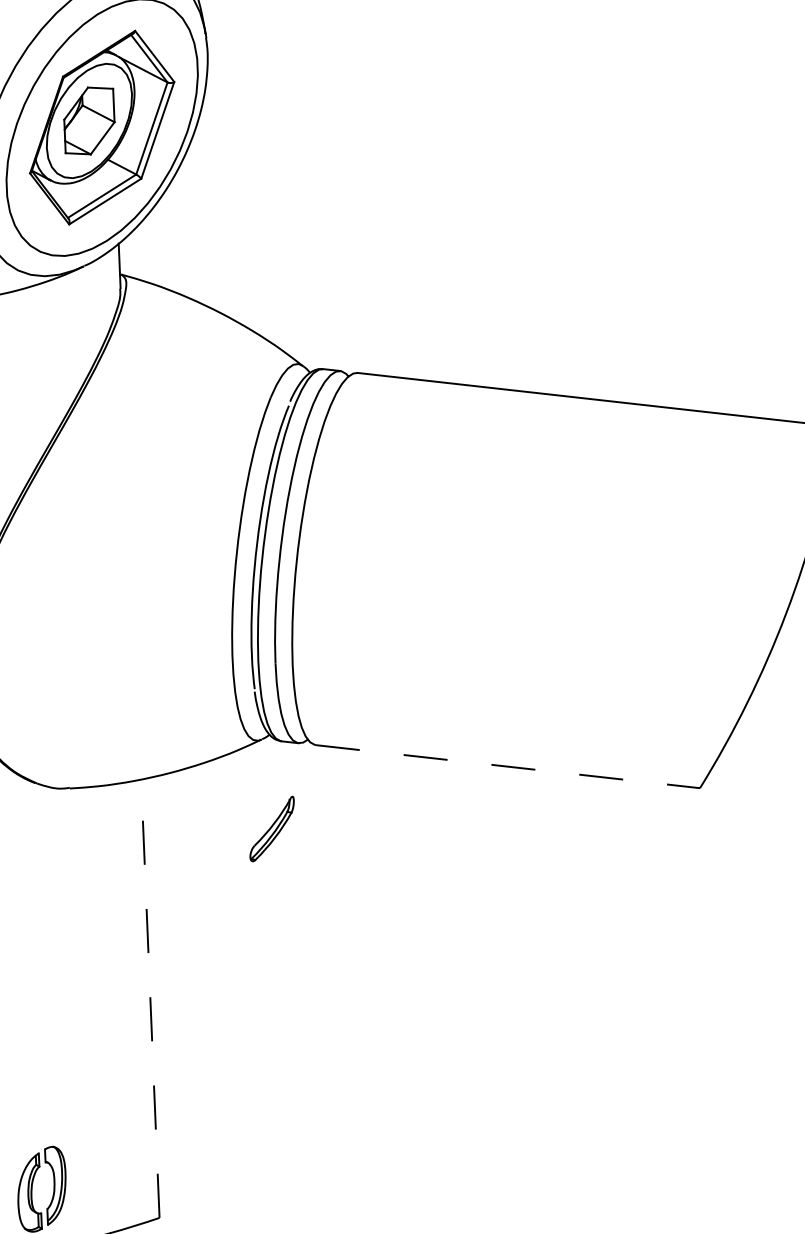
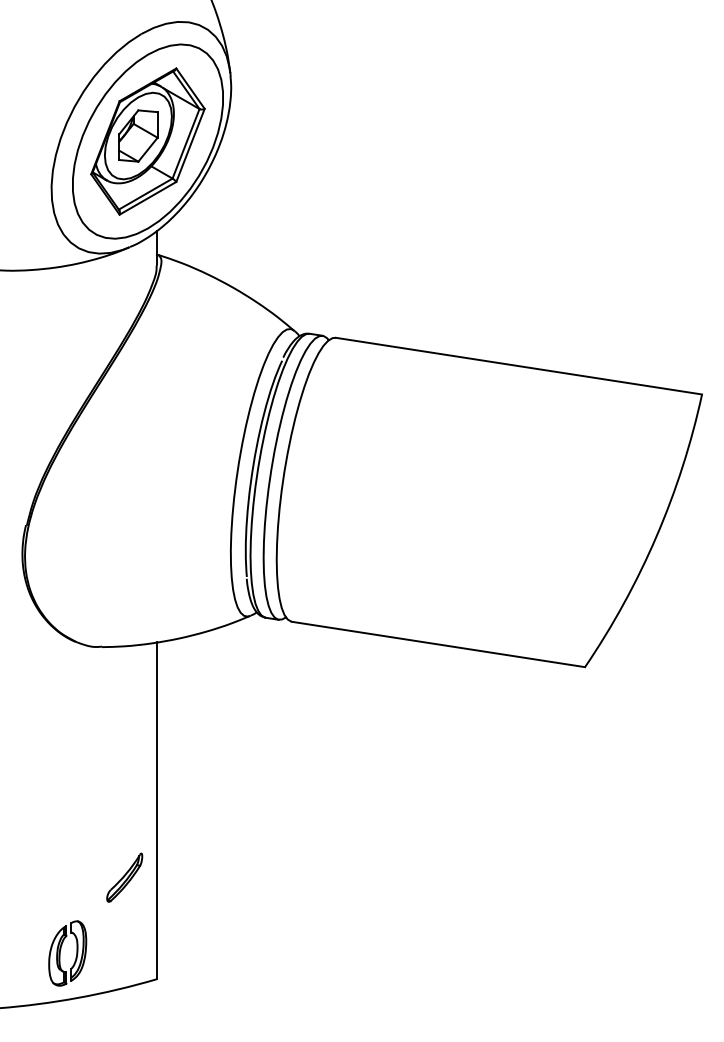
line: (507, 766) -> (438, 644), dashed -> solid
part: (271, 828) -> (124, 877), moved
line: (149, 998) -> (156, 810), dashed -> solid

